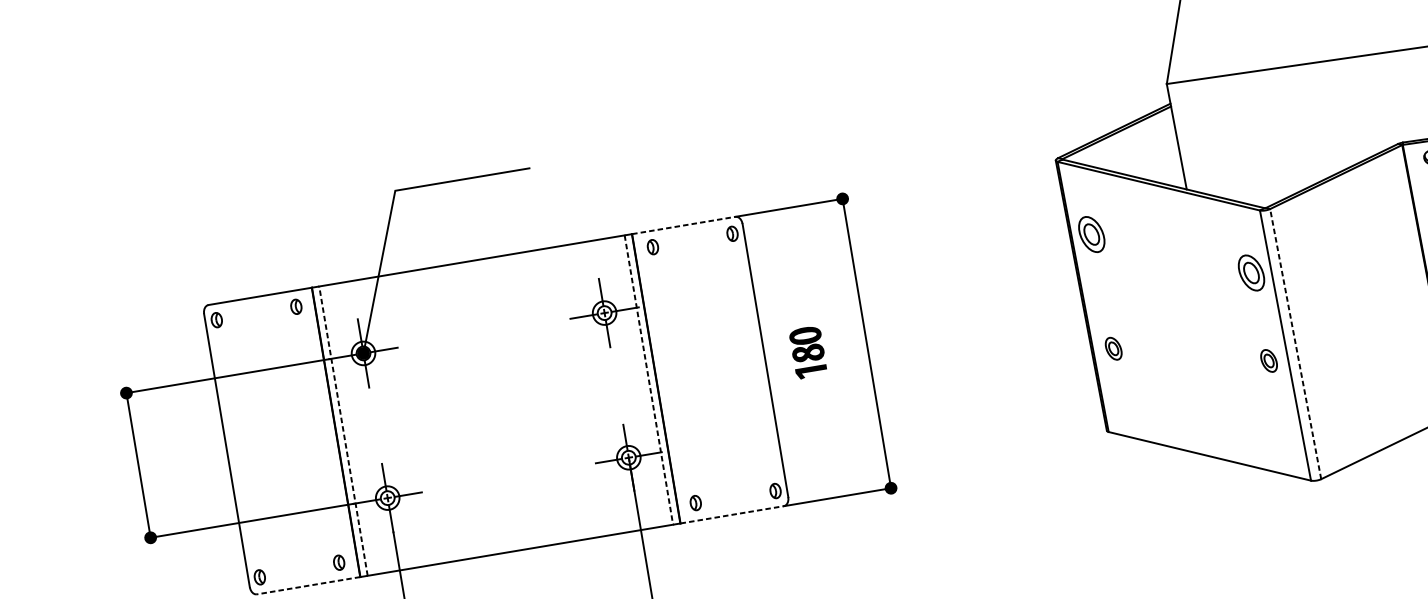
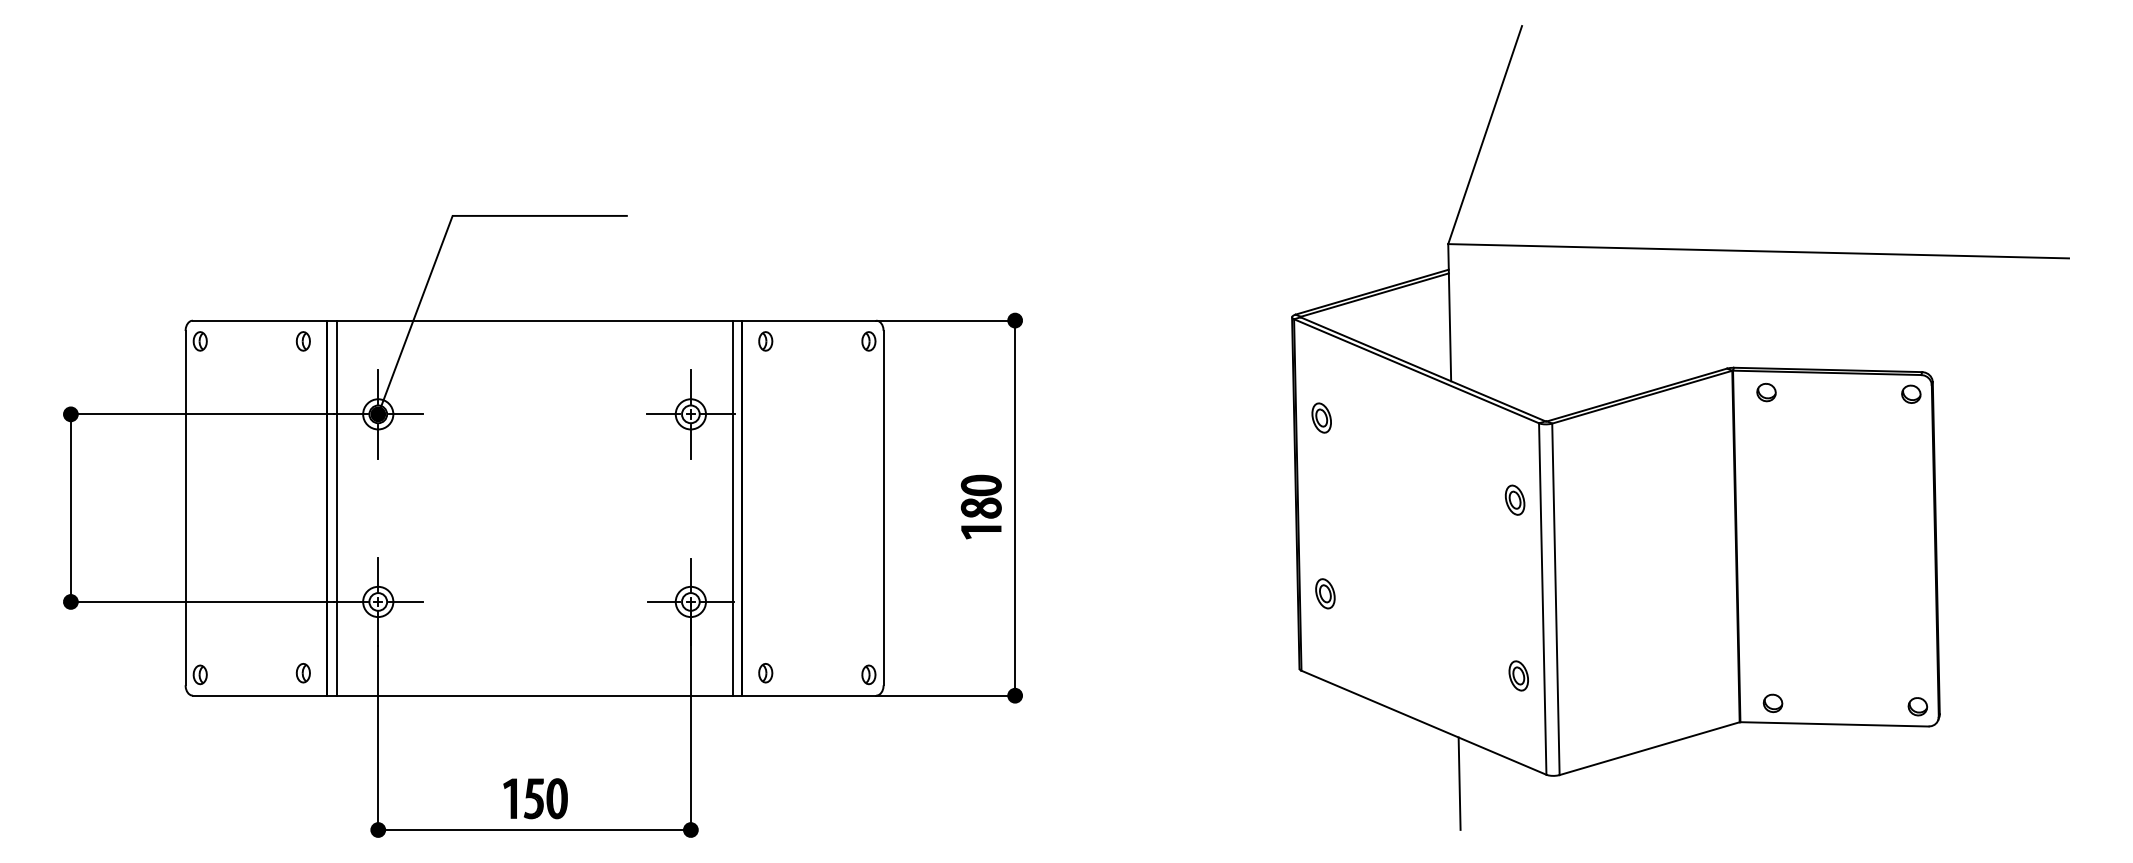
line: (684, 225) -> (809, 320), dashed -> solid
part: (1091, 234) -> (1321, 417), size x0.62
part: (1250, 272) -> (1514, 499), size x0.62
line: (1295, 344) -> (1555, 599), dashed -> solid
part: (1113, 348) -> (1325, 593), moved
part: (807, 352) -> (980, 506), moved
part: (1268, 360) -> (1518, 675), moved
line: (648, 380) -> (732, 508), dashed -> solid
line: (343, 431) -> (336, 508), dashed -> solid
line: (1245, 498) -> (1459, 783), added
line: (732, 514) -> (809, 695), dashed -> solid
line: (308, 585) -> (259, 695), dashed -> solid

